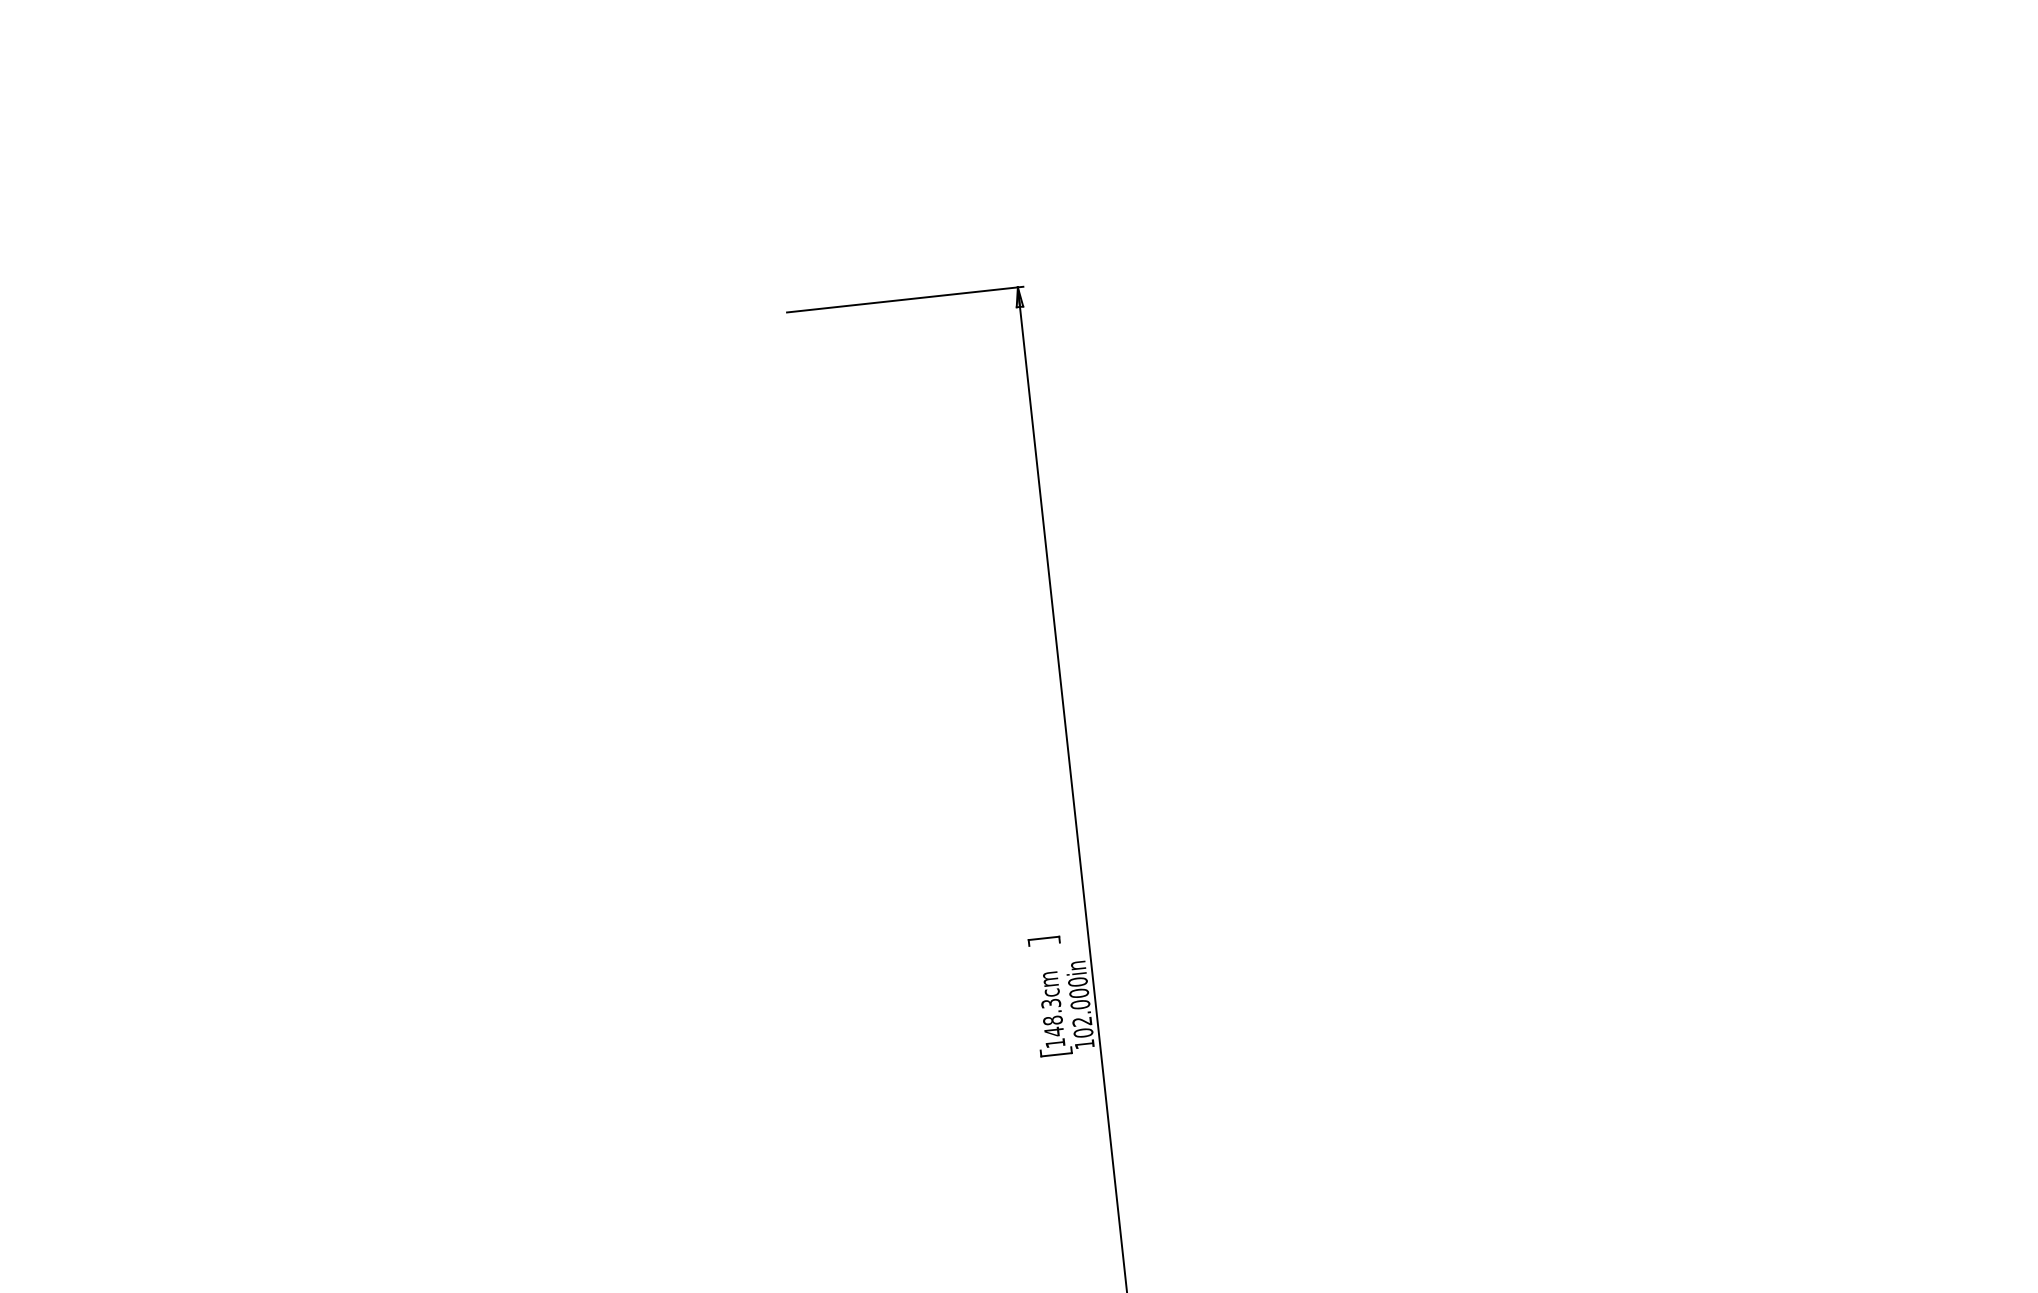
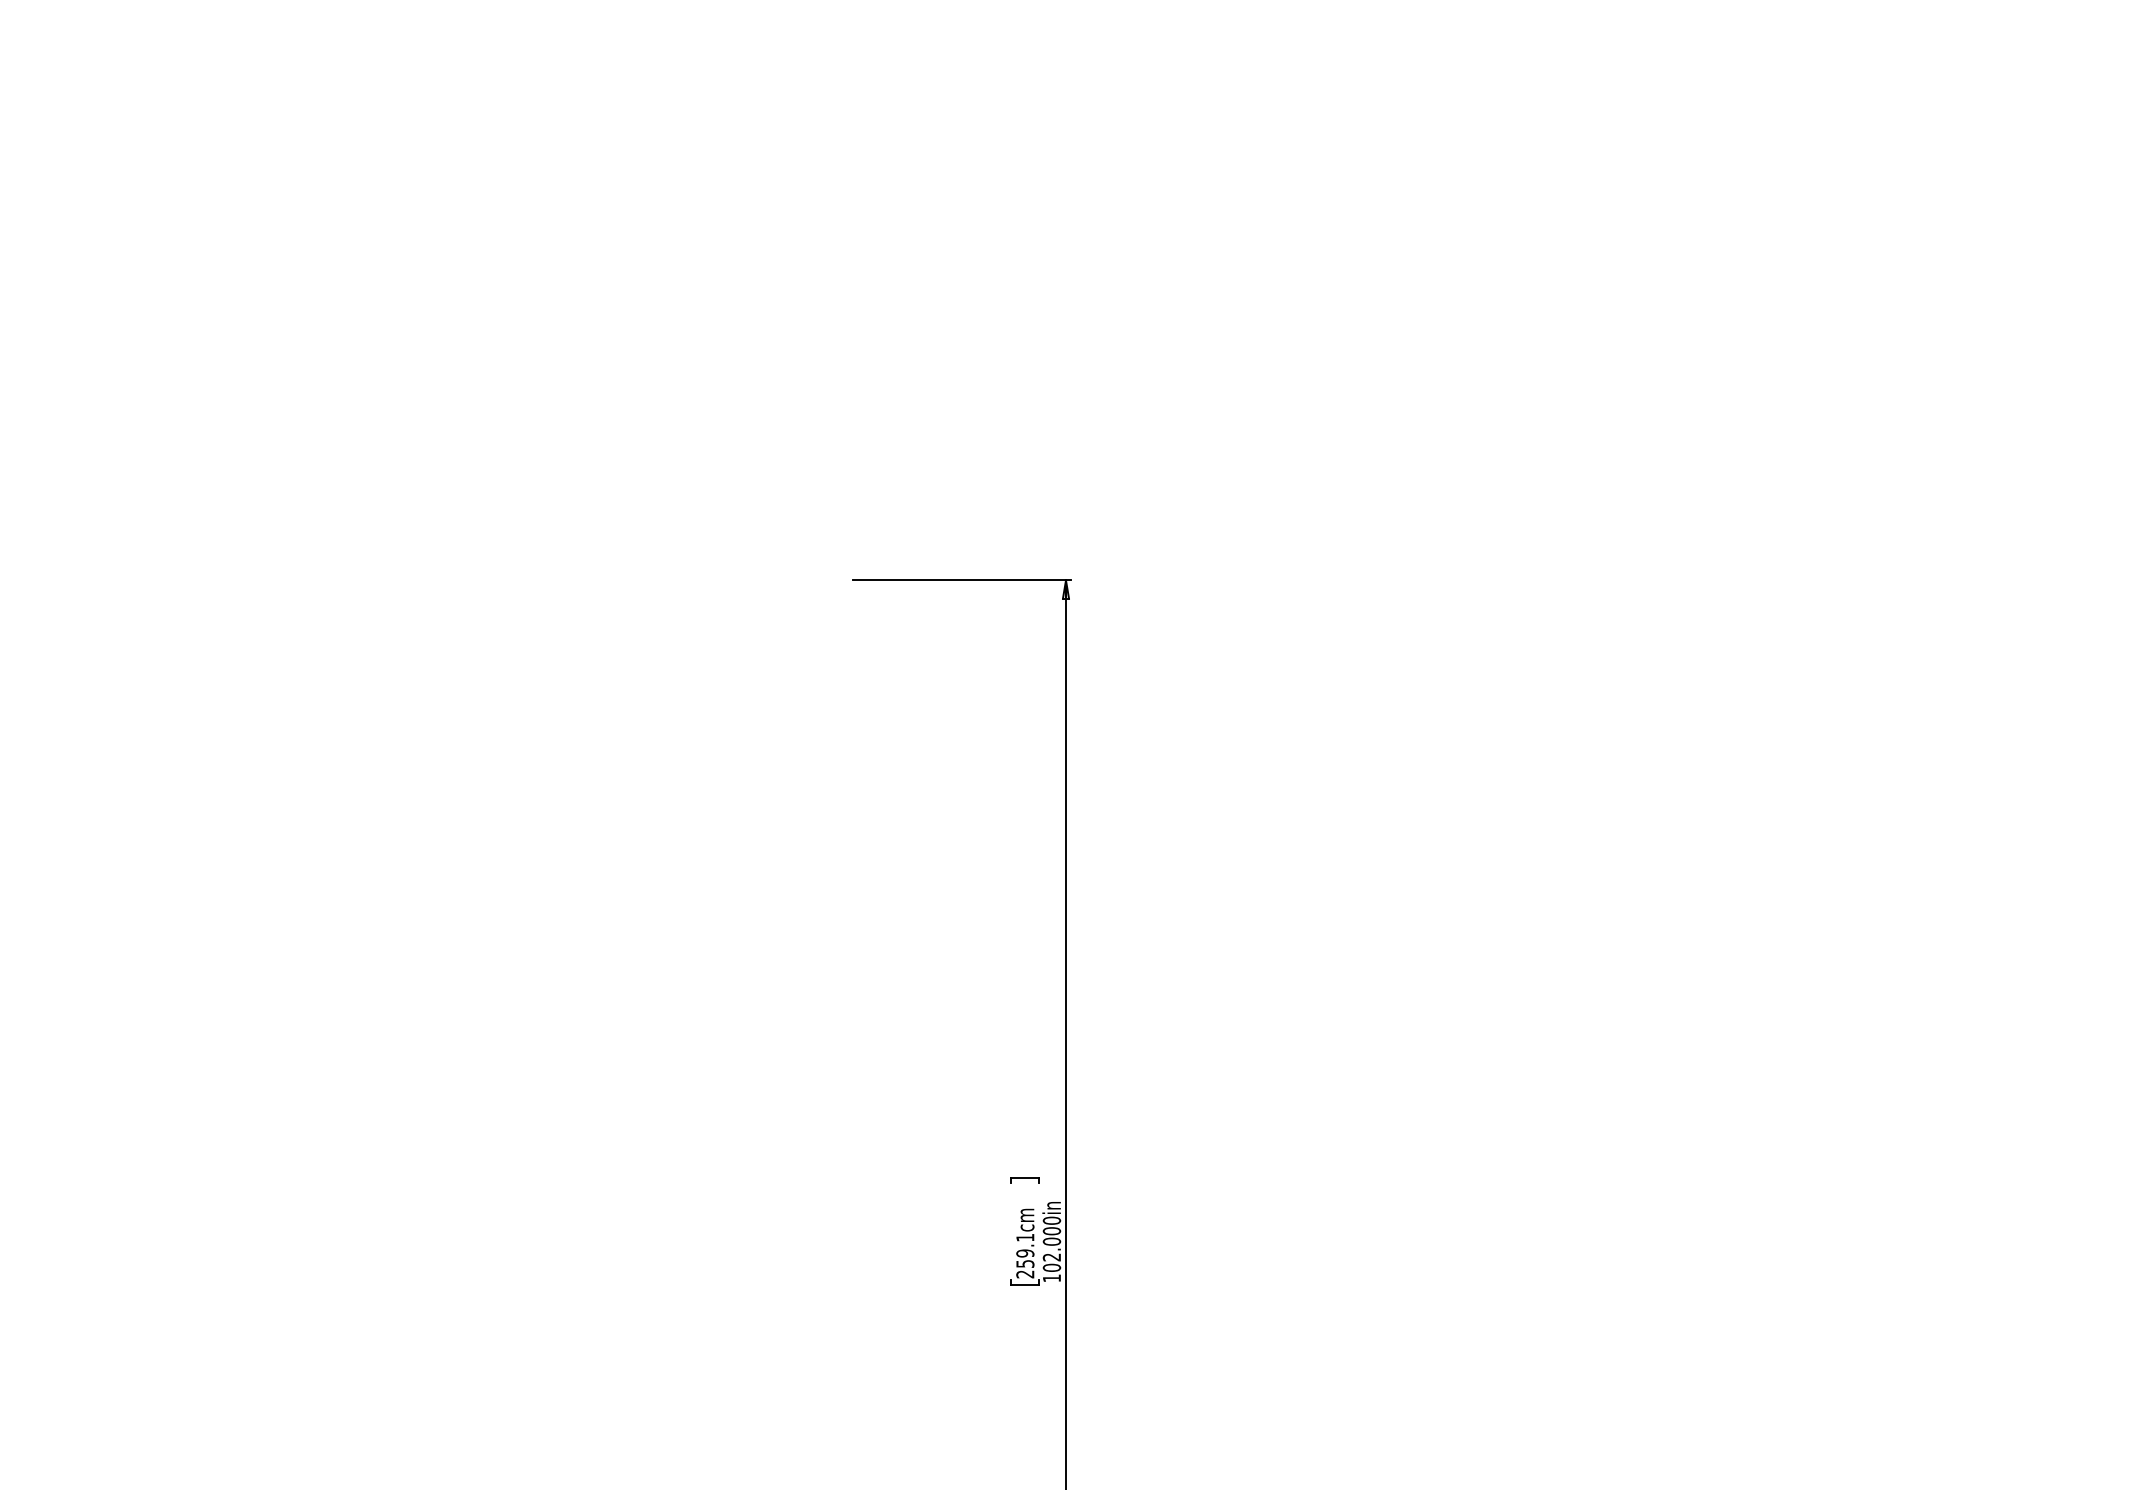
text: (1053, 1022) -> (1025, 1255), 148.3cm -> 259.1cm

